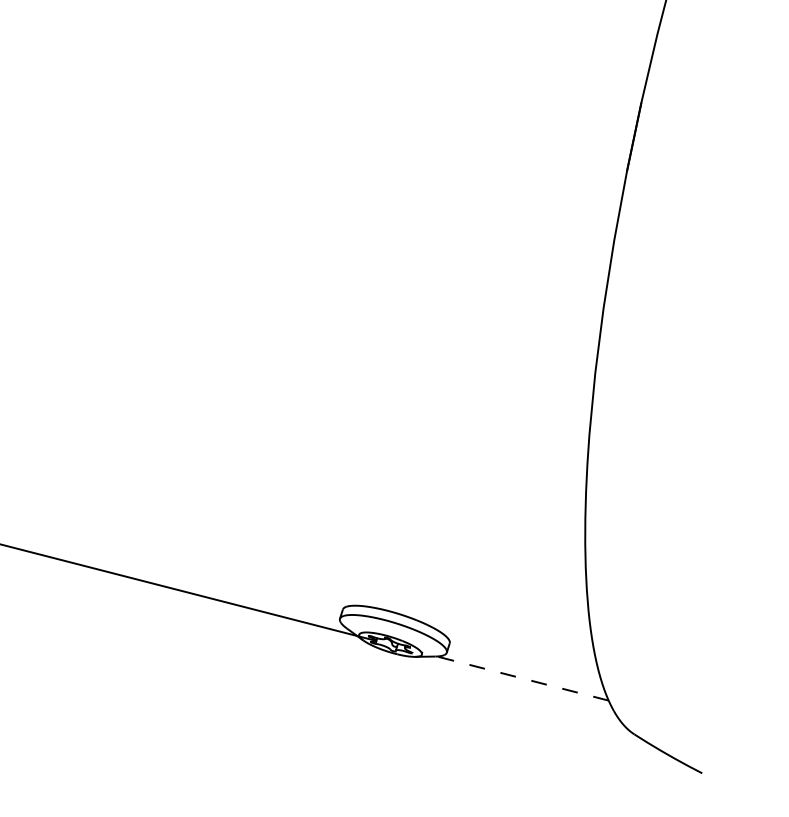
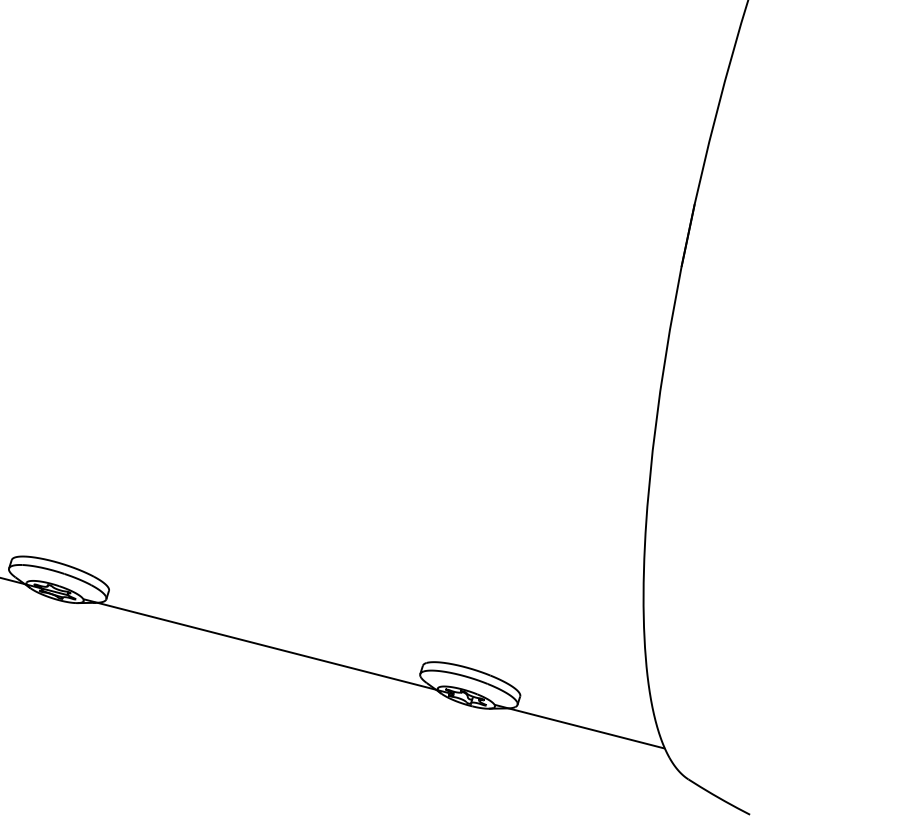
line: (514, 676) -> (579, 726), dashed -> solid

